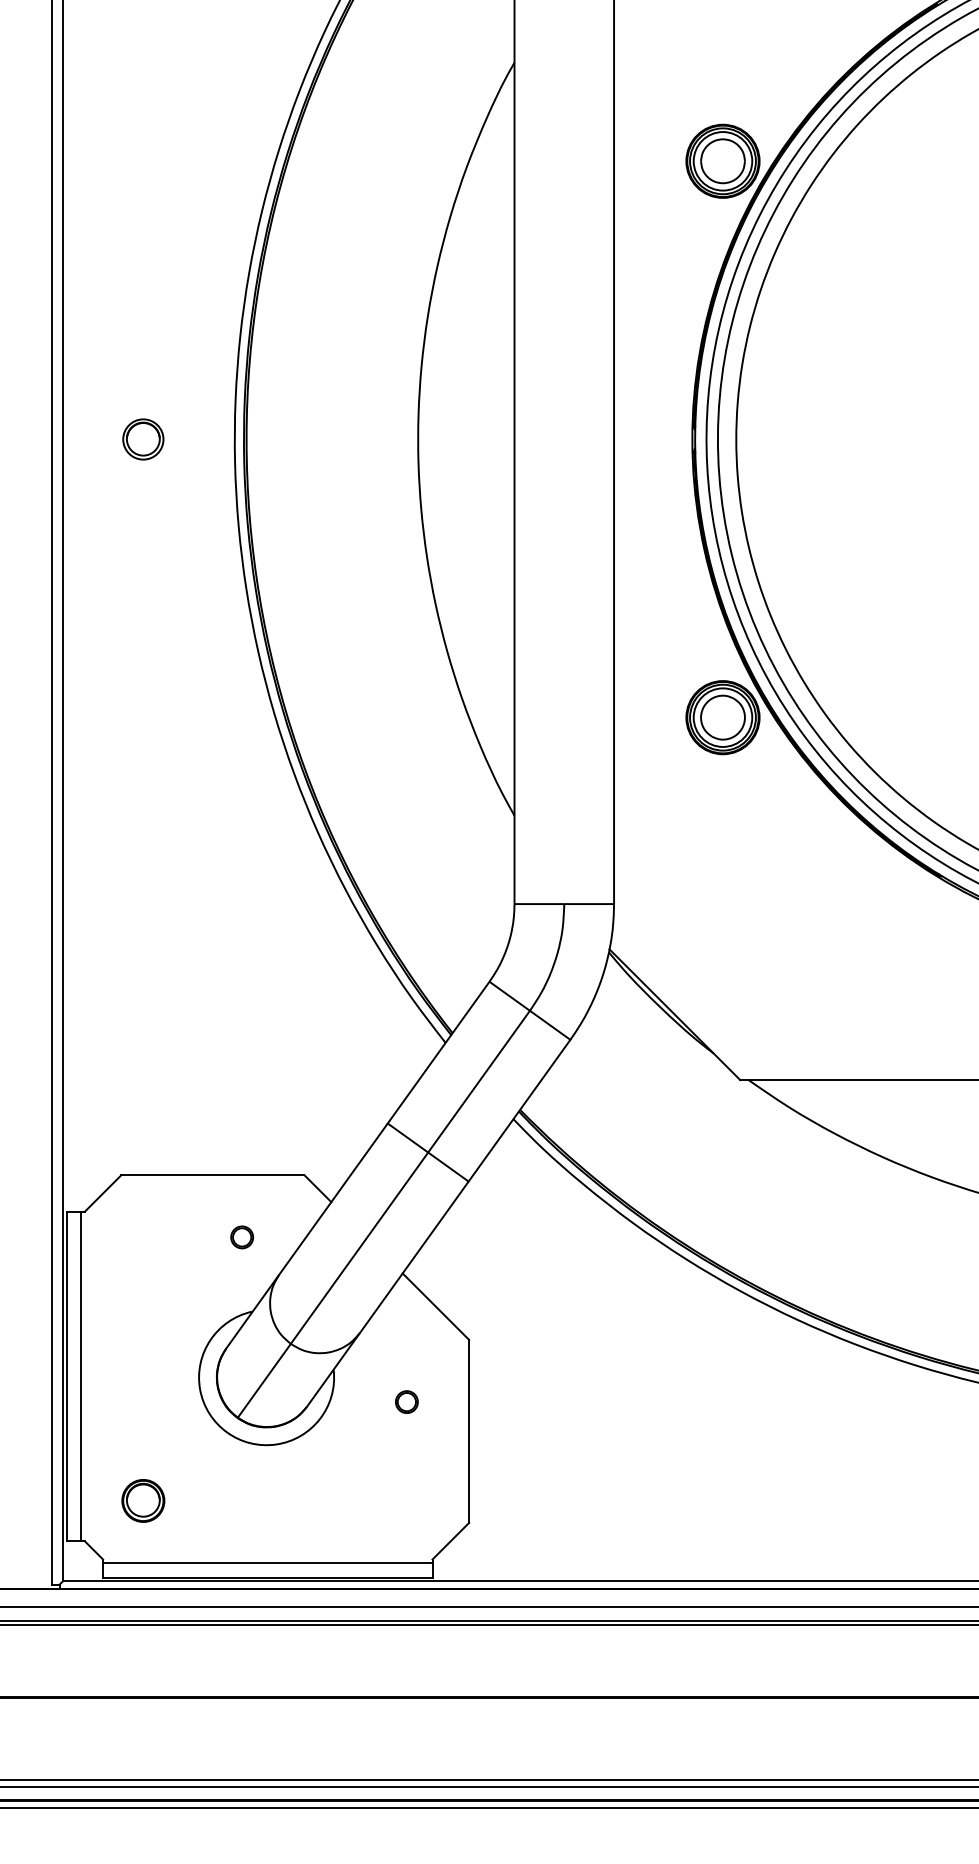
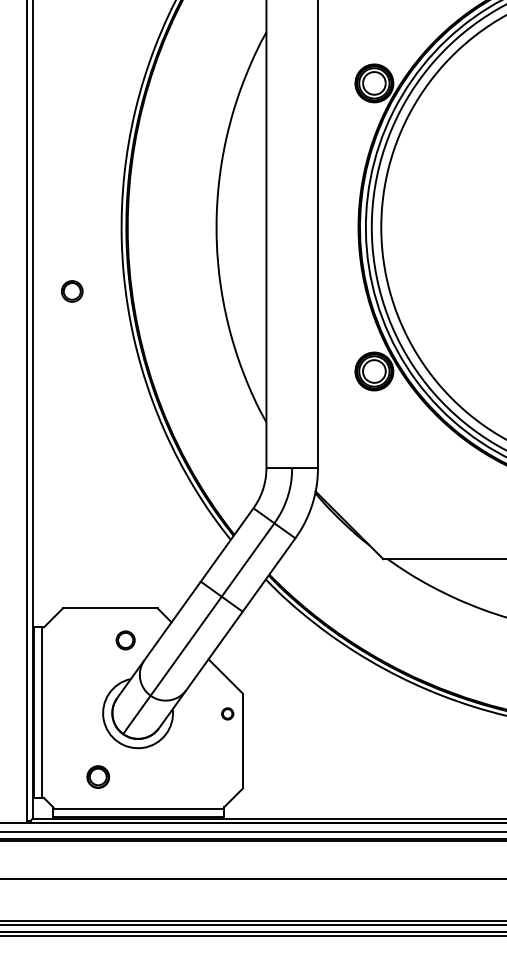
part: (143, 439) -> (72, 291), moved
part: (240, 1237) -> (124, 640), size x1.6
circle: (406, 1401) -> (227, 713), moved
part: (141, 1499) -> (97, 776), moved

